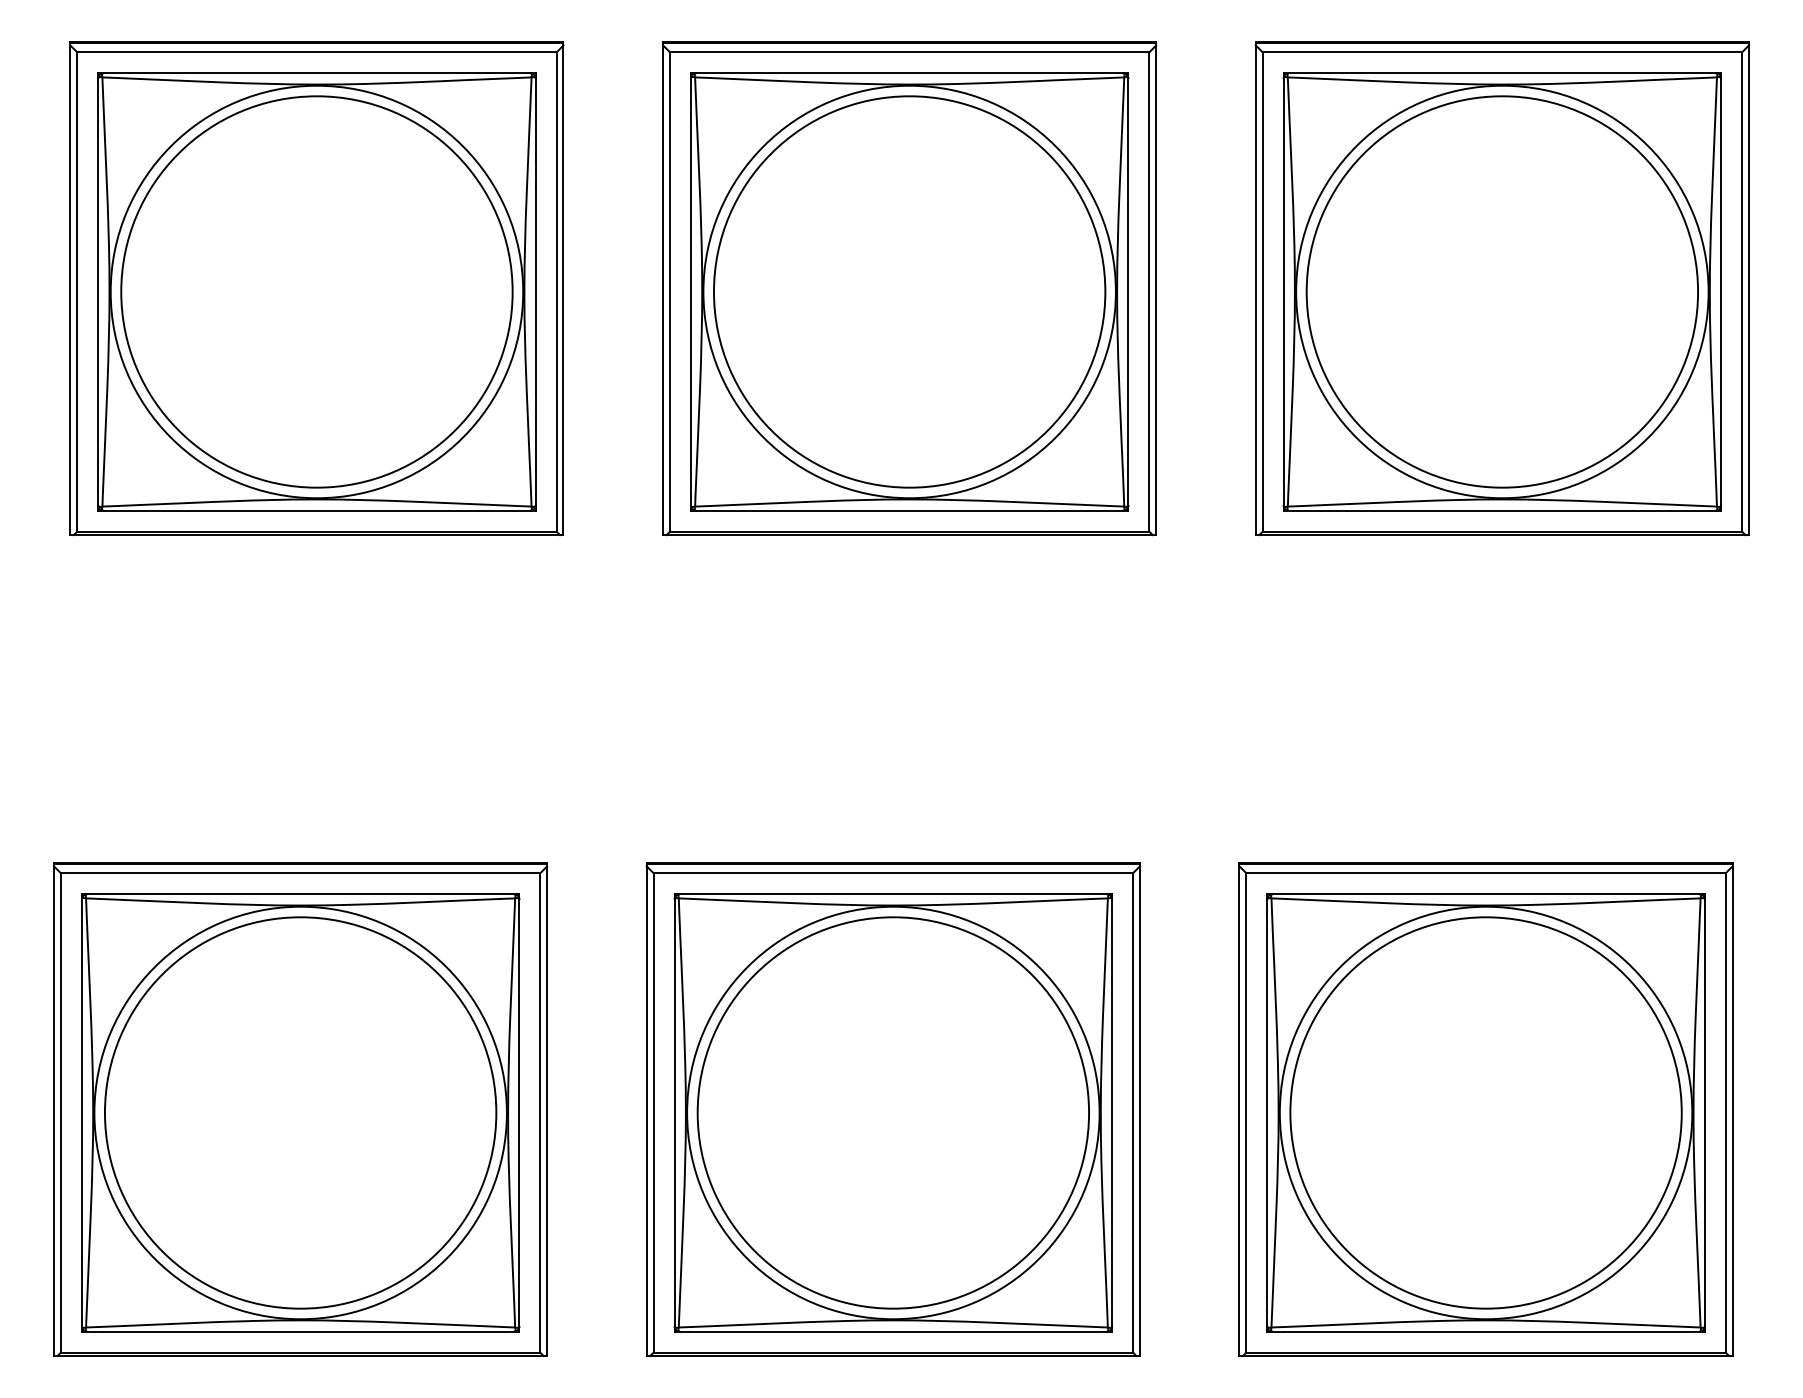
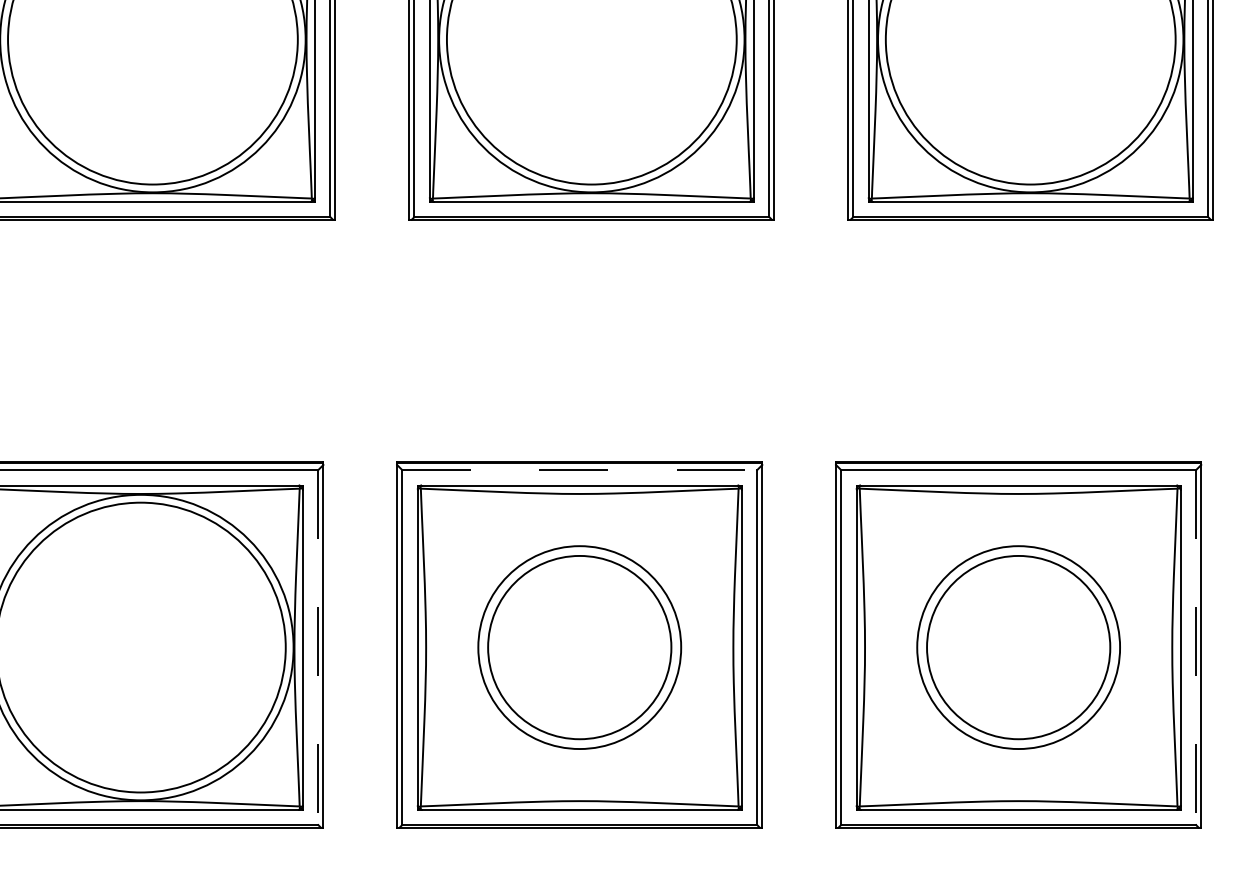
line: (893, 873) -> (579, 470), solid -> dashed
line: (540, 1112) -> (318, 647), solid -> dashed
circle: (893, 1112) -> (579, 647), size x0.6
circle: (893, 1112) -> (579, 647), size x0.7
circle: (1485, 1112) -> (1018, 647), size x0.6
circle: (1485, 1112) -> (1018, 647), size x0.7
line: (1725, 1112) -> (1195, 647), solid -> dashed

